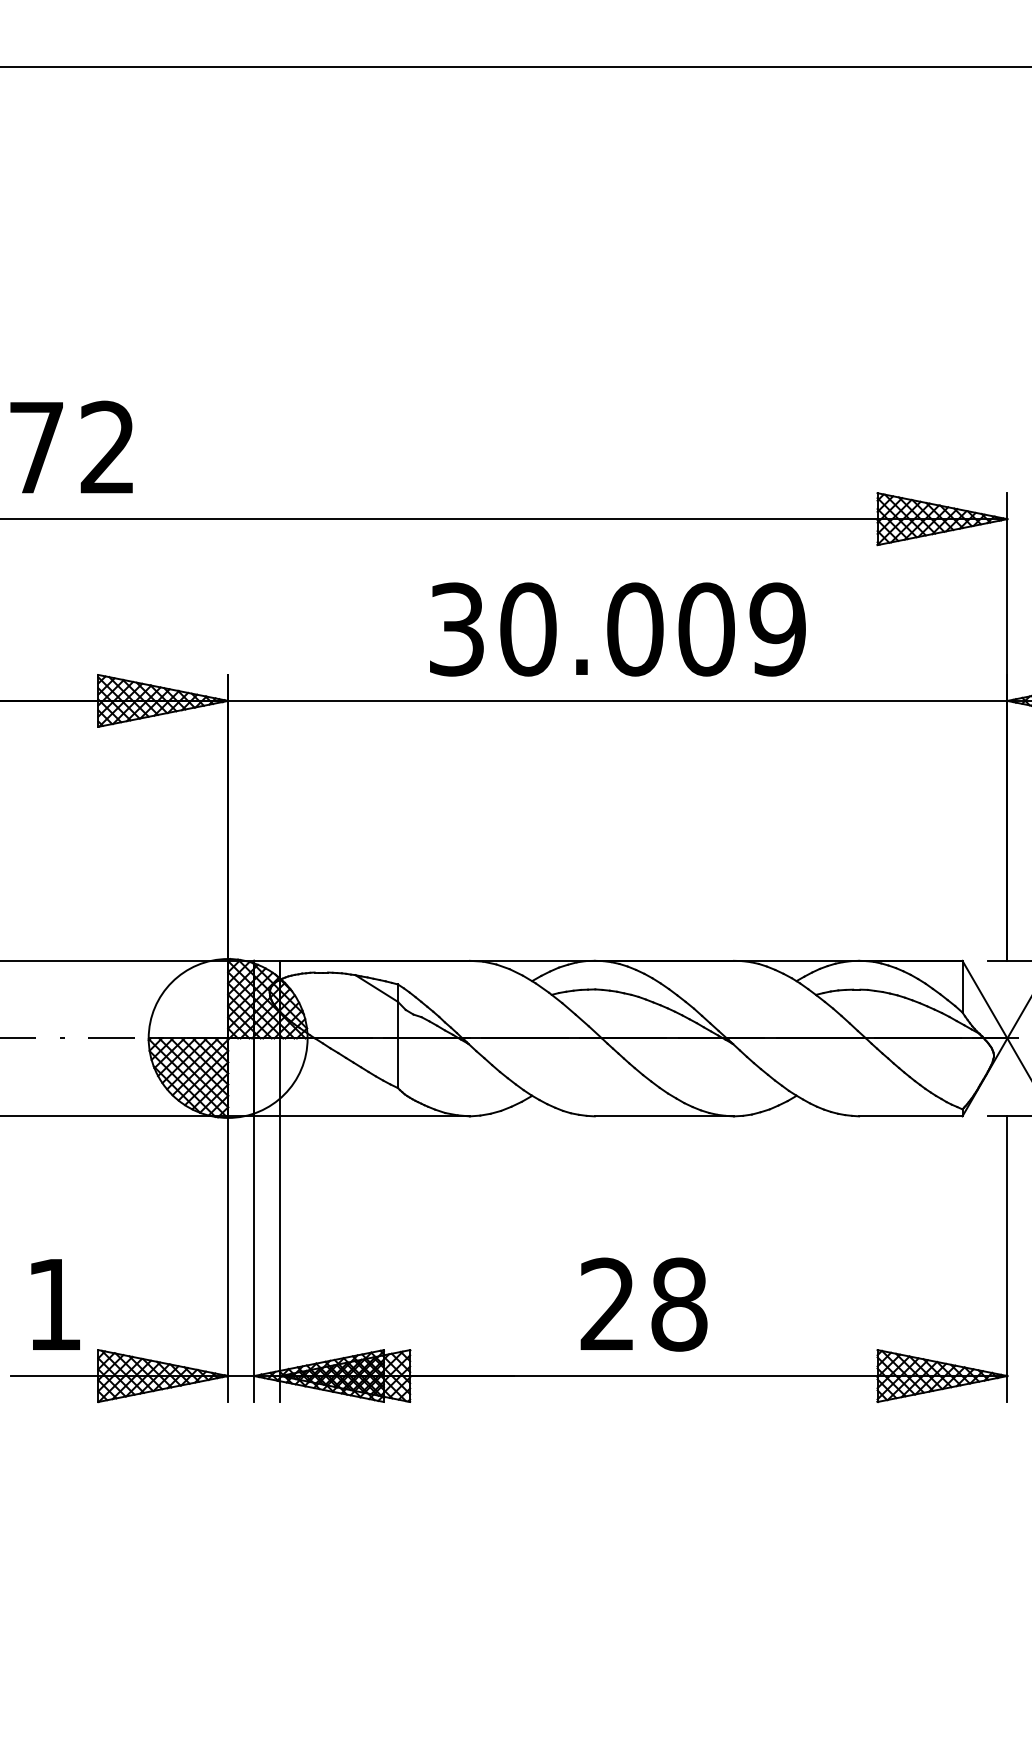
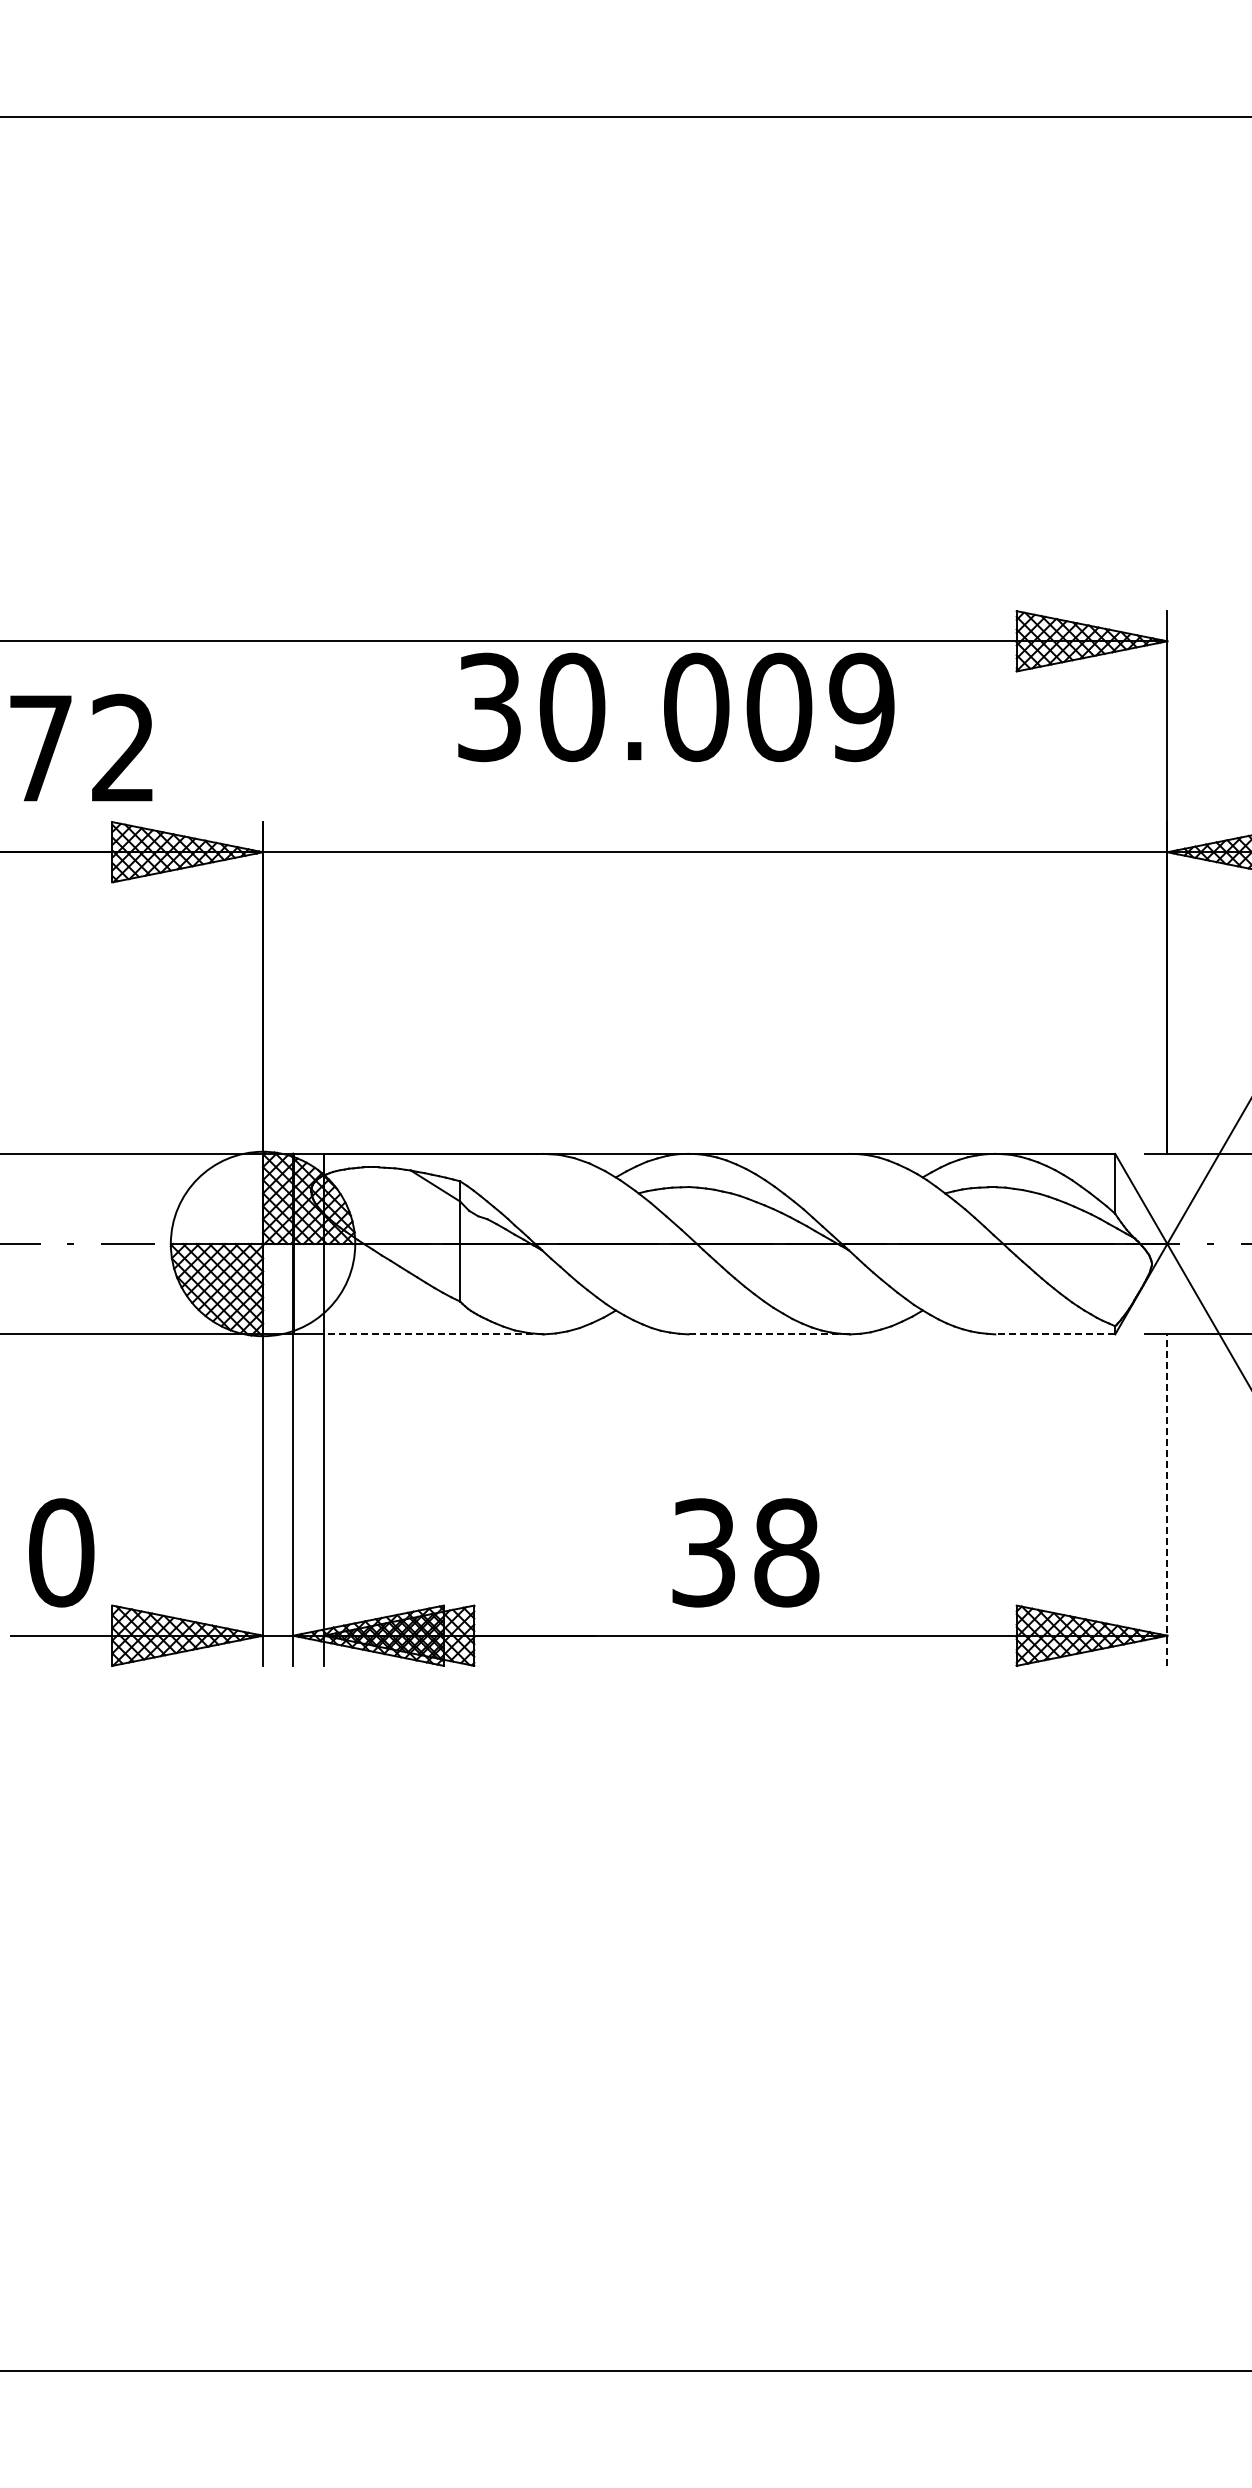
text: (71, 446) -> (81, 747), moved
text: (618, 629) -> (676, 707), moved
line: (375, 1116) -> (433, 1334), solid -> dashed
line: (664, 1116) -> (769, 1334), solid -> dashed
line: (911, 1116) -> (1055, 1334), solid -> dashed
line: (1007, 1259) -> (1167, 1500), solid -> dashed
text: (54, 1304) -> (61, 1552), 1 -> 0
text: (607, 1304) -> (703, 1552), 28 -> 38

